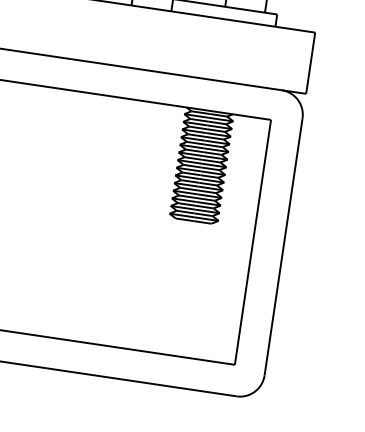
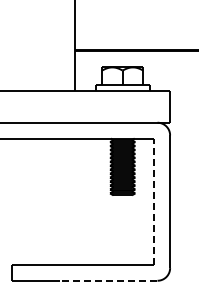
line: (253, 241) -> (154, 201), solid -> dashed
line: (141, 381) -> (108, 280), solid -> dashed

